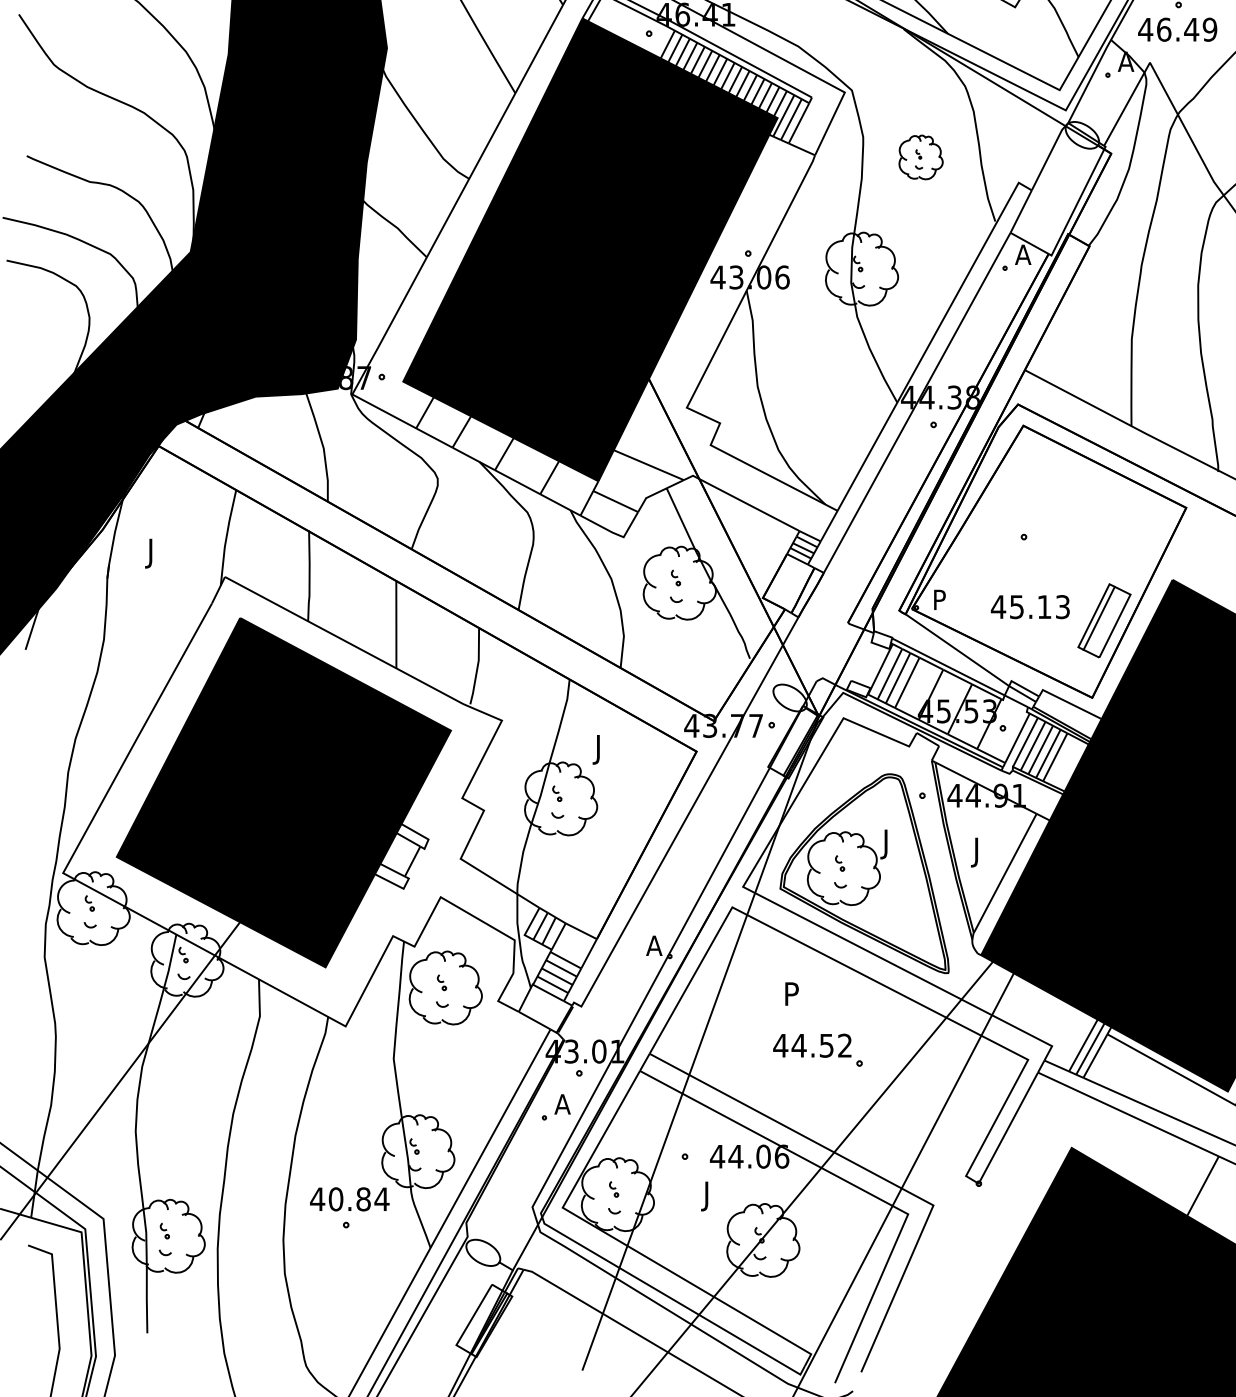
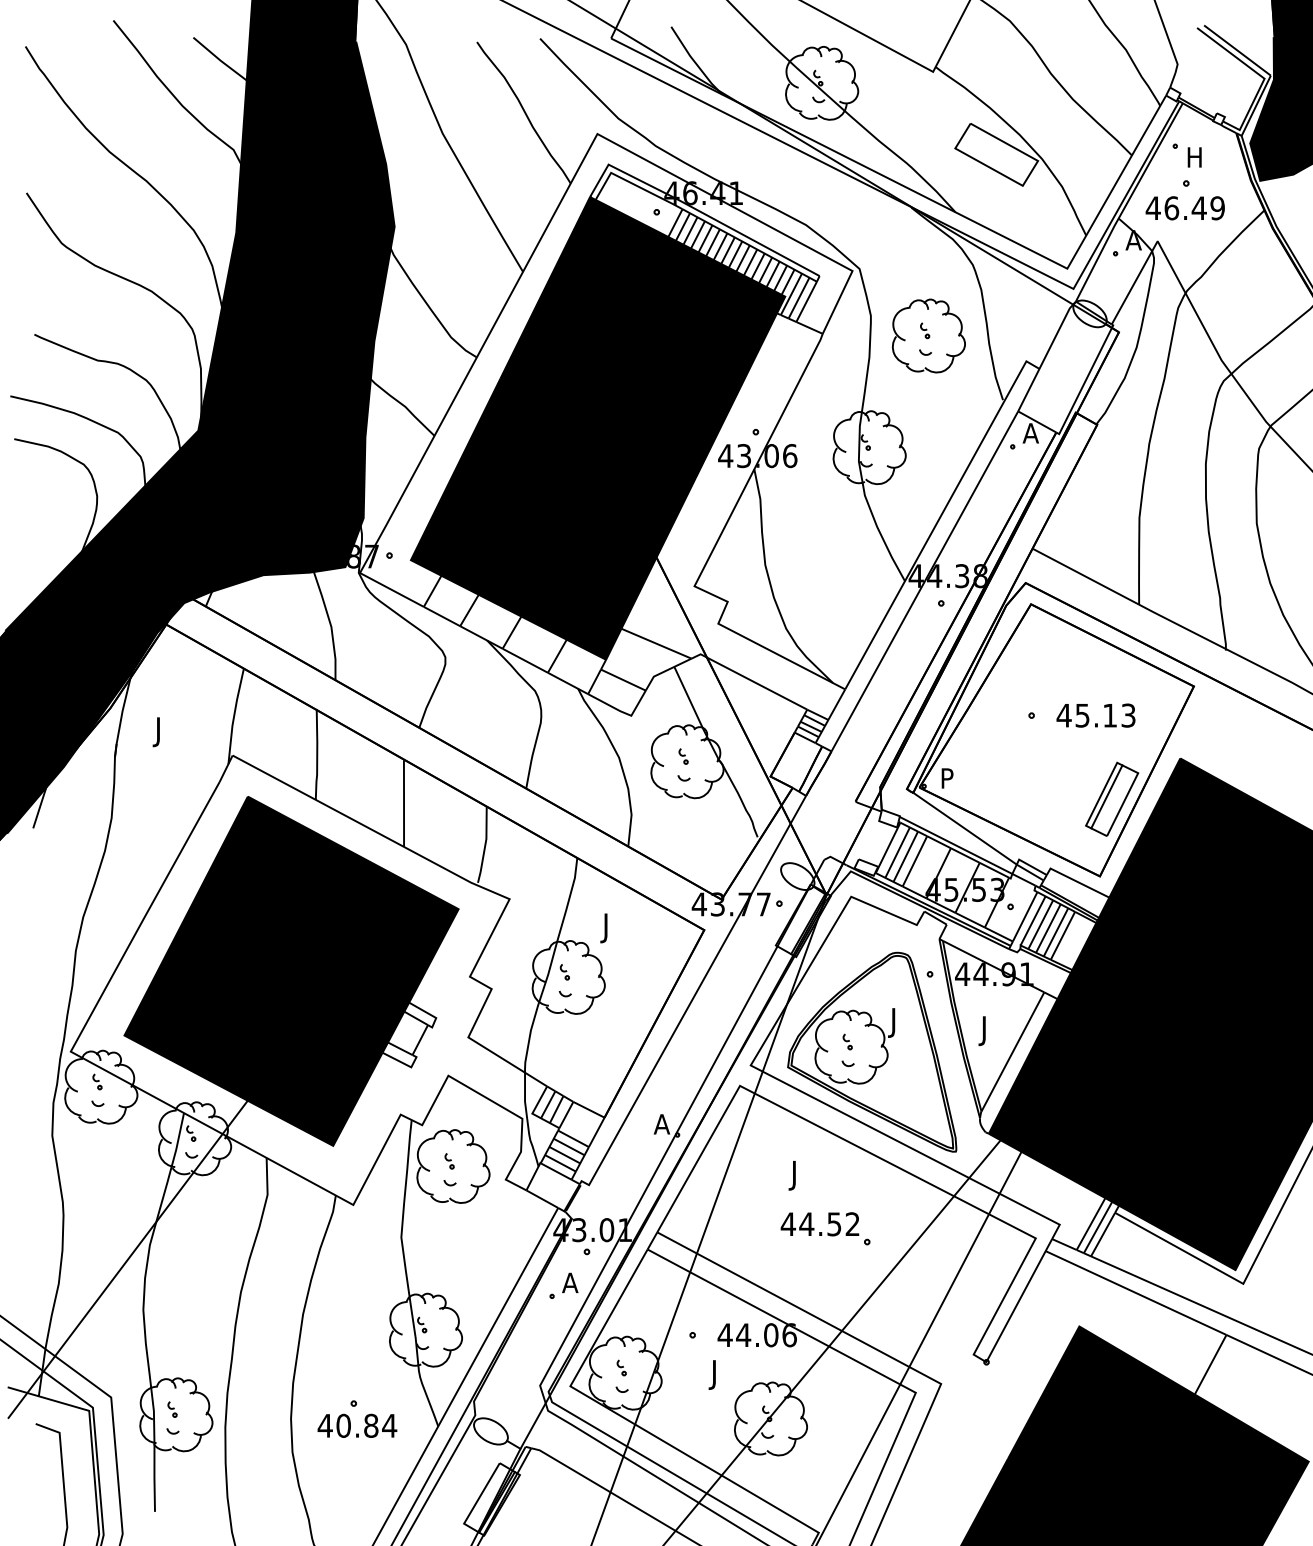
part: (920, 156) -> (928, 335), size x1.67
text: (1029, 606) -> (1095, 715), moved
text: (789, 996) -> (797, 1175), P -> J
text: (349, 1198) -> (357, 1425), moved

